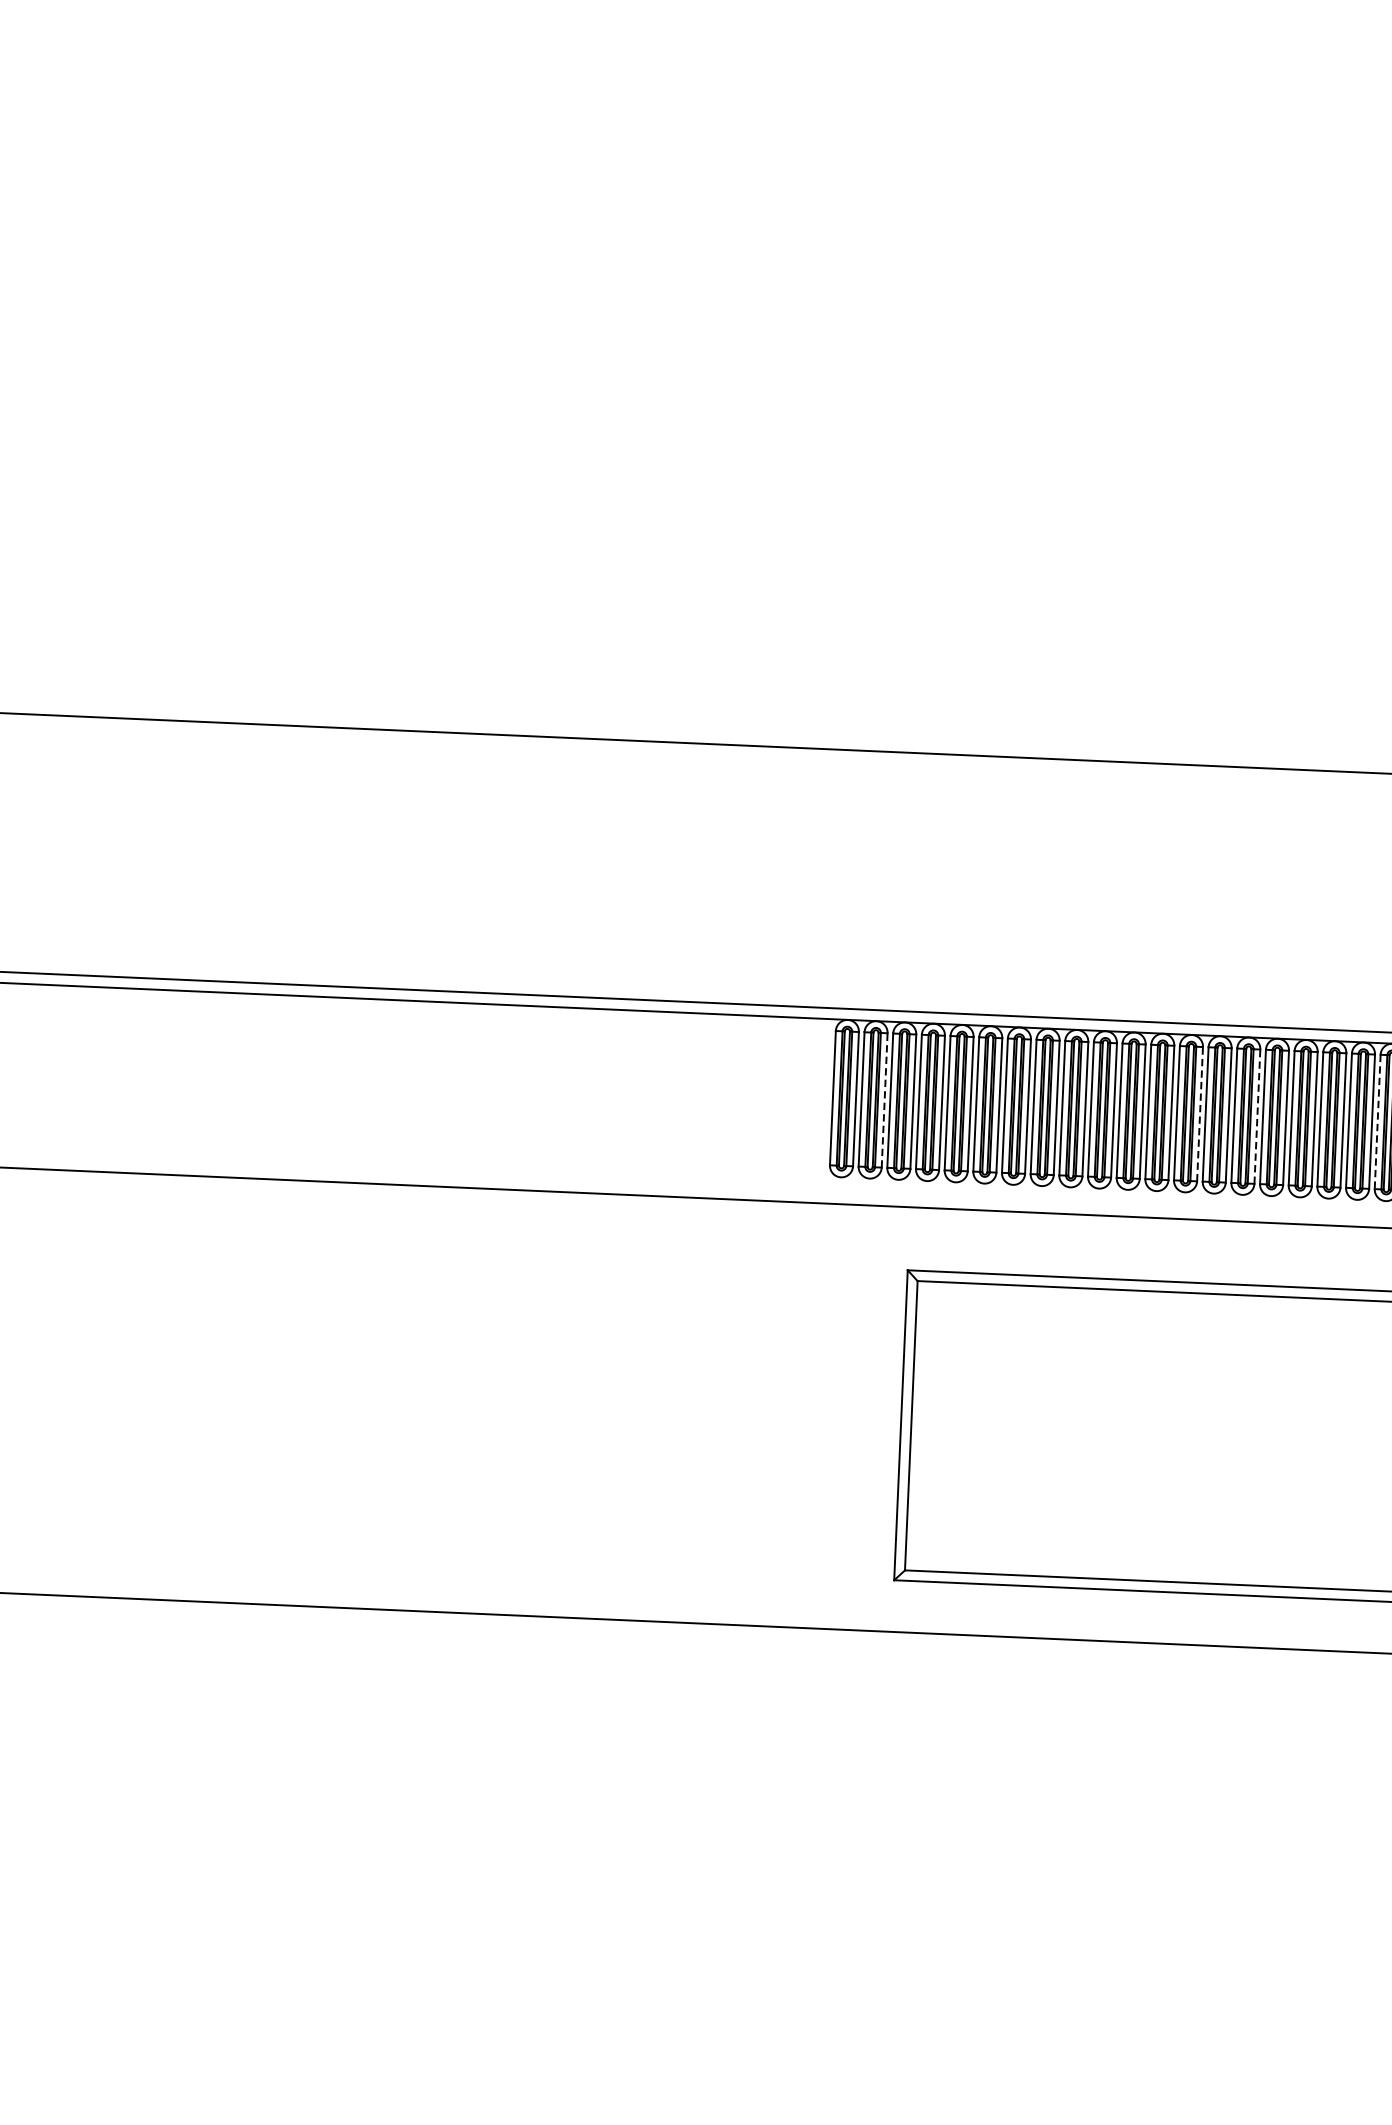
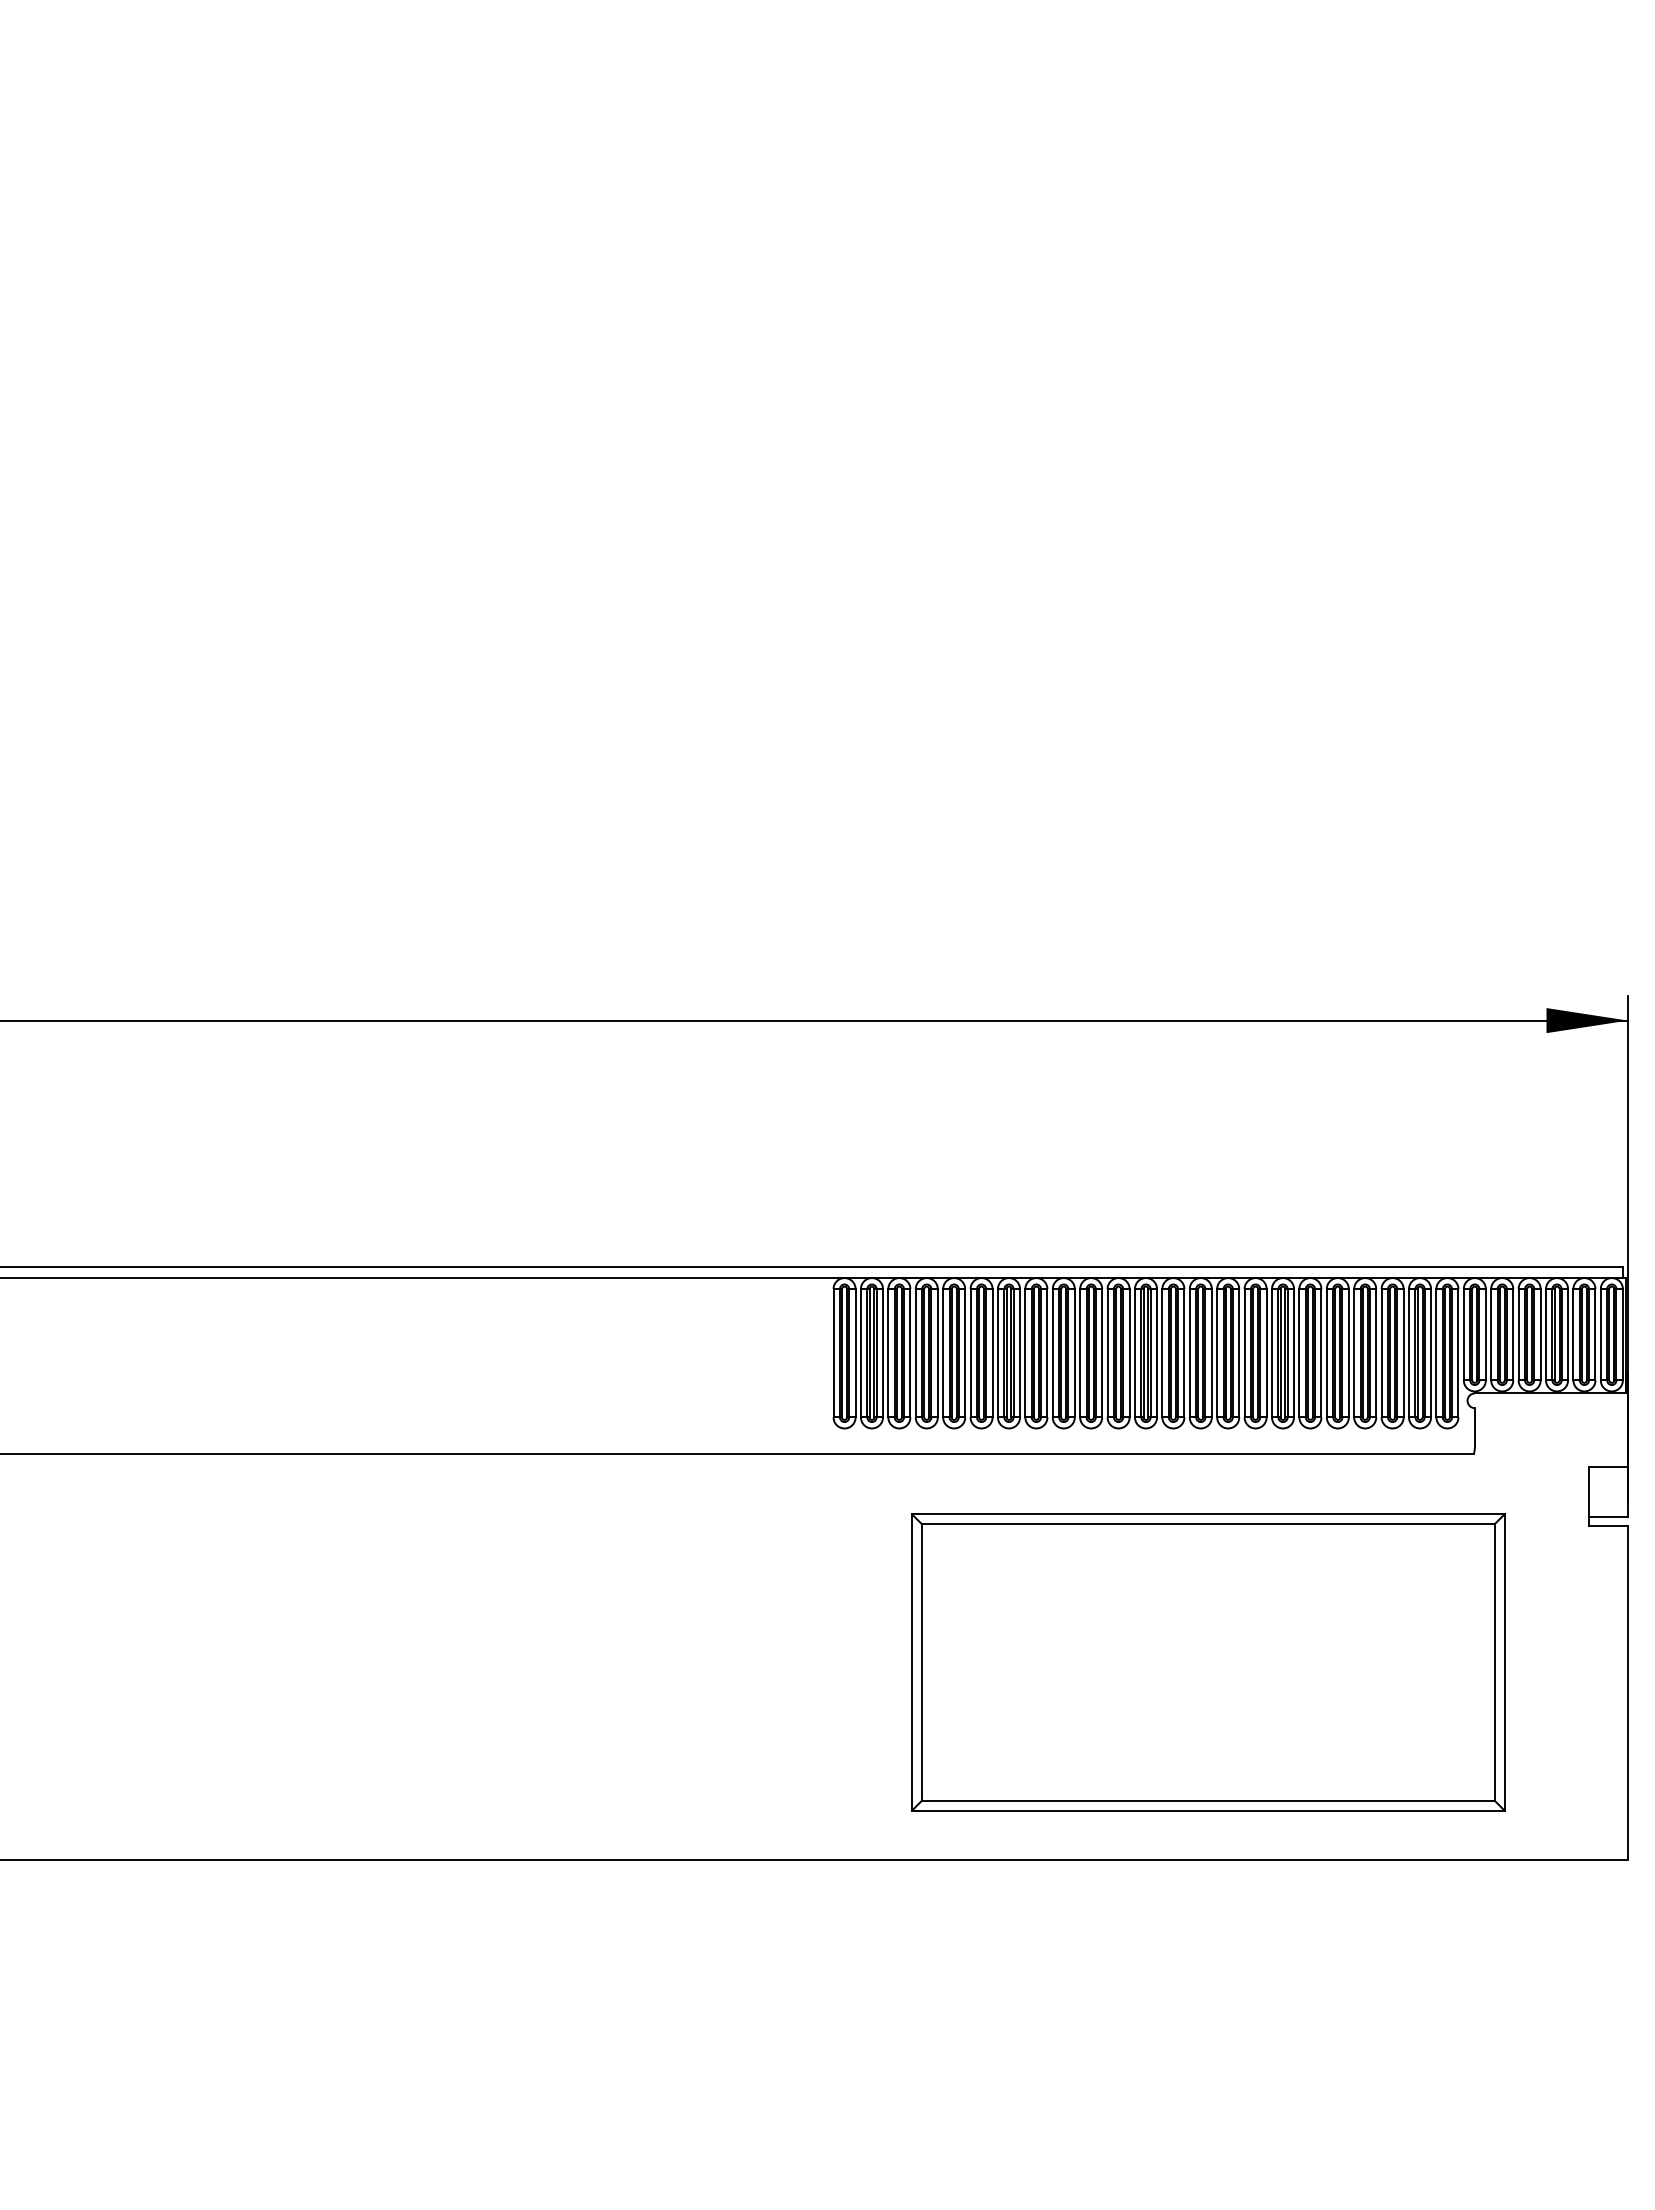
line: (885, 1099) -> (883, 1352), dashed -> solid
line: (1200, 1113) -> (1184, 1352), dashed -> solid
line: (1257, 1115) -> (1239, 1352), dashed -> solid
line: (1377, 1122) -> (1354, 1353), dashed -> solid

